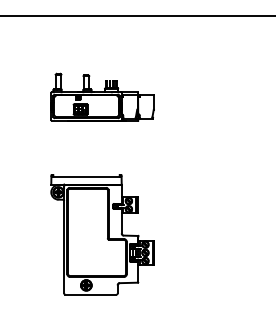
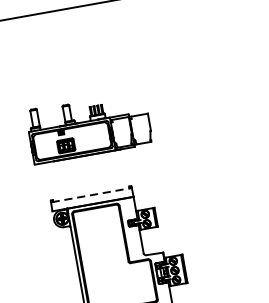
part: (102, 96) -> (88, 126), moved
line: (86, 176) -> (91, 194), solid -> dashed

